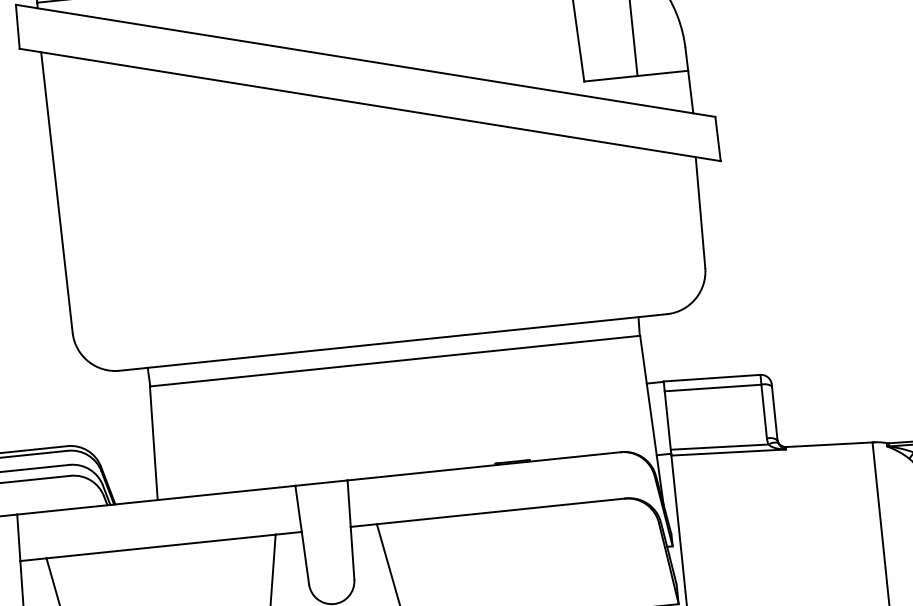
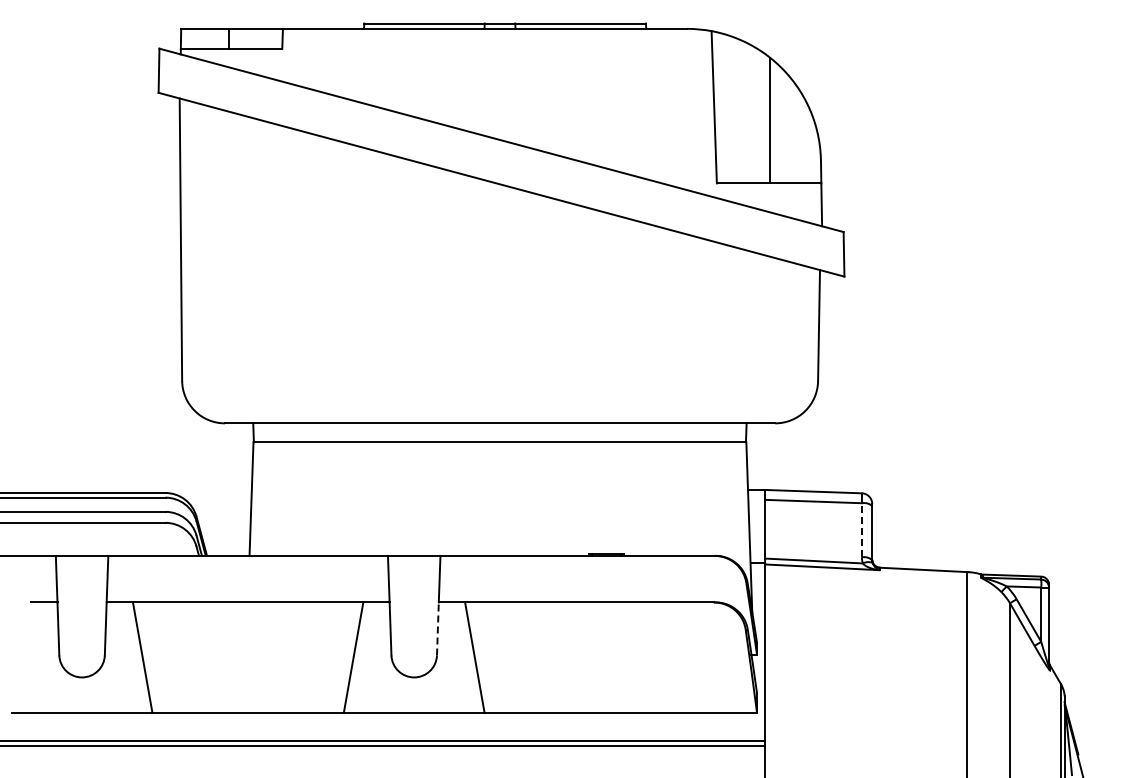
line: (763, 410) -> (861, 529), solid -> dashed
line: (352, 552) -> (437, 628), solid -> dashed

